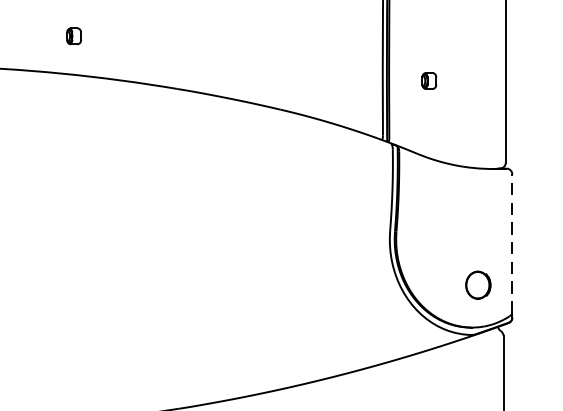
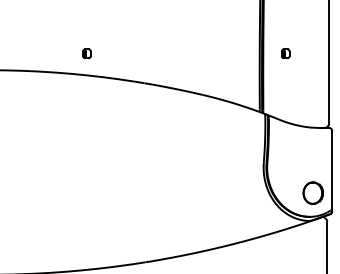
part: (428, 80) -> (285, 53), moved
line: (512, 244) -> (332, 170), dashed -> solid
part: (477, 284) -> (312, 192), size x1.43

